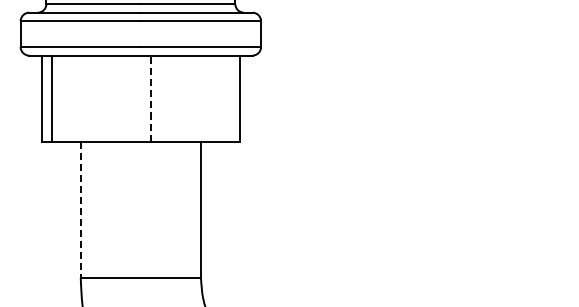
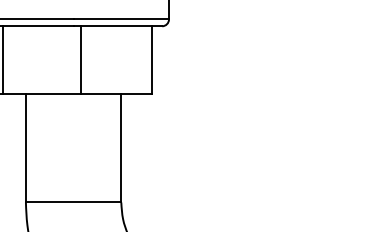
line: (150, 98) -> (81, 60), dashed -> solid
line: (80, 210) -> (25, 149), dashed -> solid

